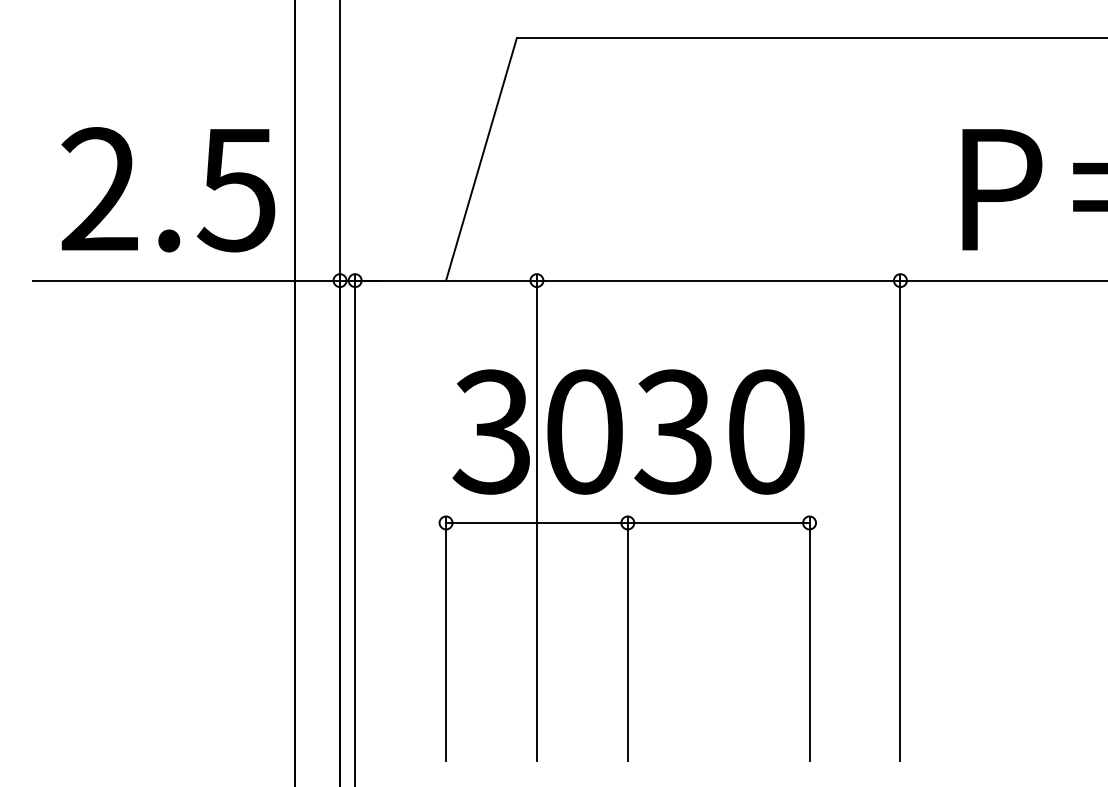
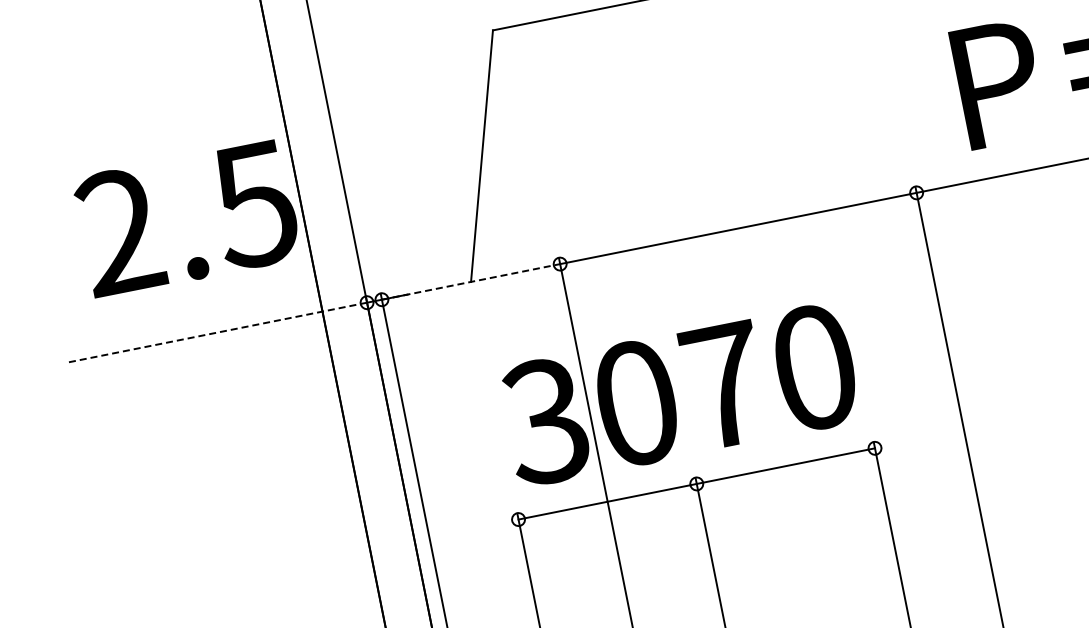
text: (168, 189) -> (187, 218), moved
line: (186, 280) -> (216, 332), solid -> dashed
line: (446, 280) -> (471, 281), solid -> dashed
text: (673, 431) -> (723, 385), 30 -> 70

